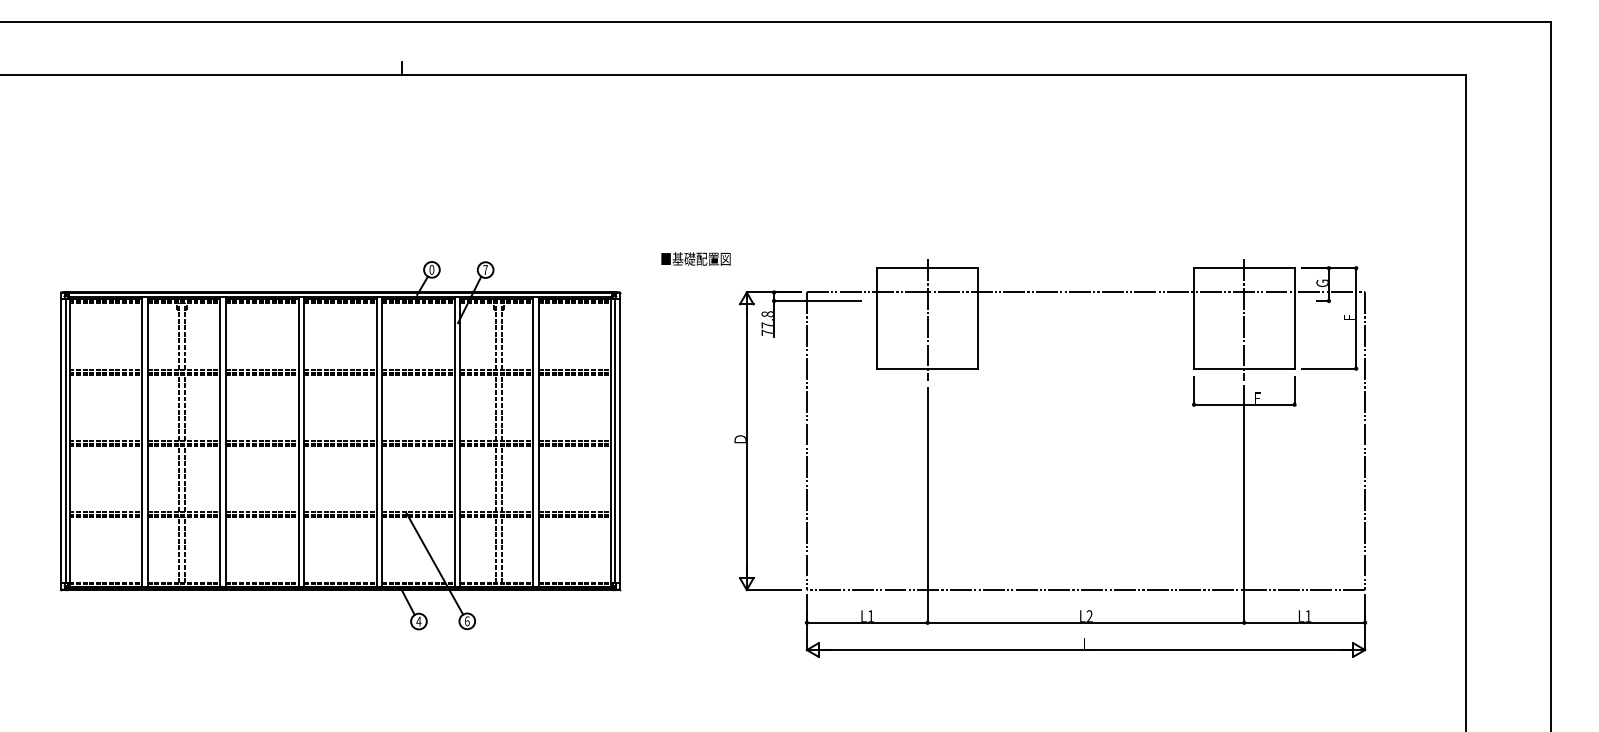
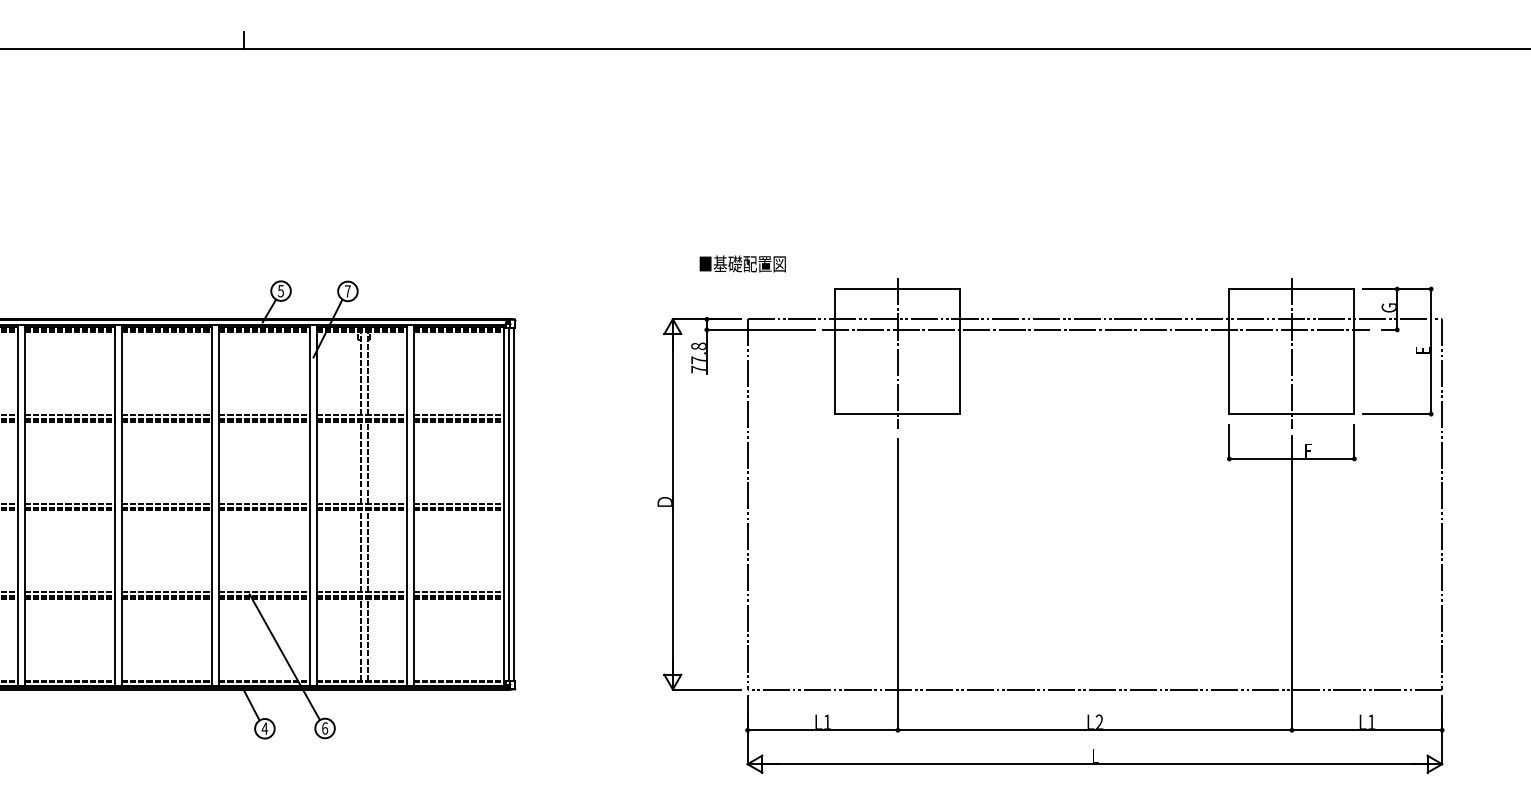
text: (695, 258) -> (742, 263), moved
text: (431, 269) -> (280, 290), 0 -> 5
line: (1086, 300) -> (1095, 329), added

